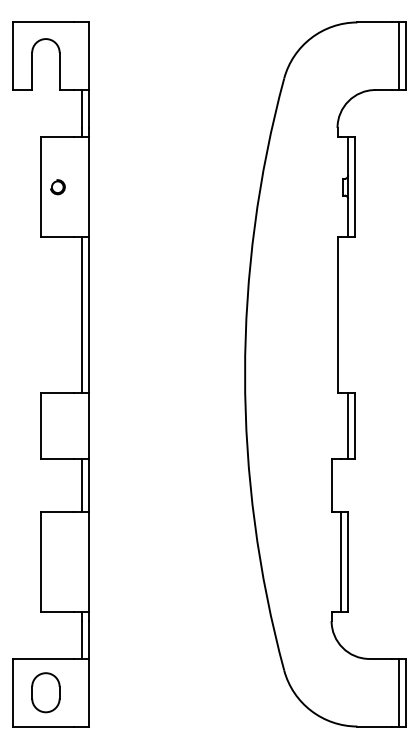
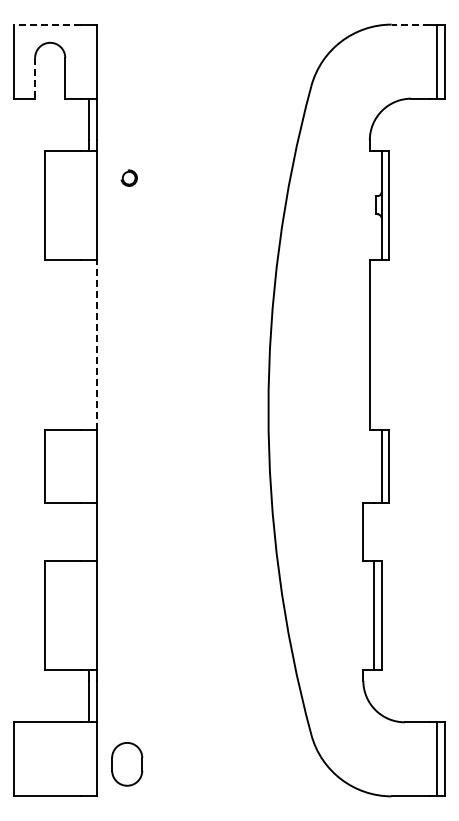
line: (43, 22) -> (47, 24), solid -> dashed
line: (374, 22) -> (410, 24), solid -> dashed
line: (32, 71) -> (35, 78), solid -> dashed
part: (57, 186) -> (128, 177), moved
line: (81, 314) -> (89, 344), removed
line: (88, 314) -> (96, 344), solid -> dashed
line: (81, 485) -> (89, 532), removed
part: (46, 692) -> (127, 764), moved

